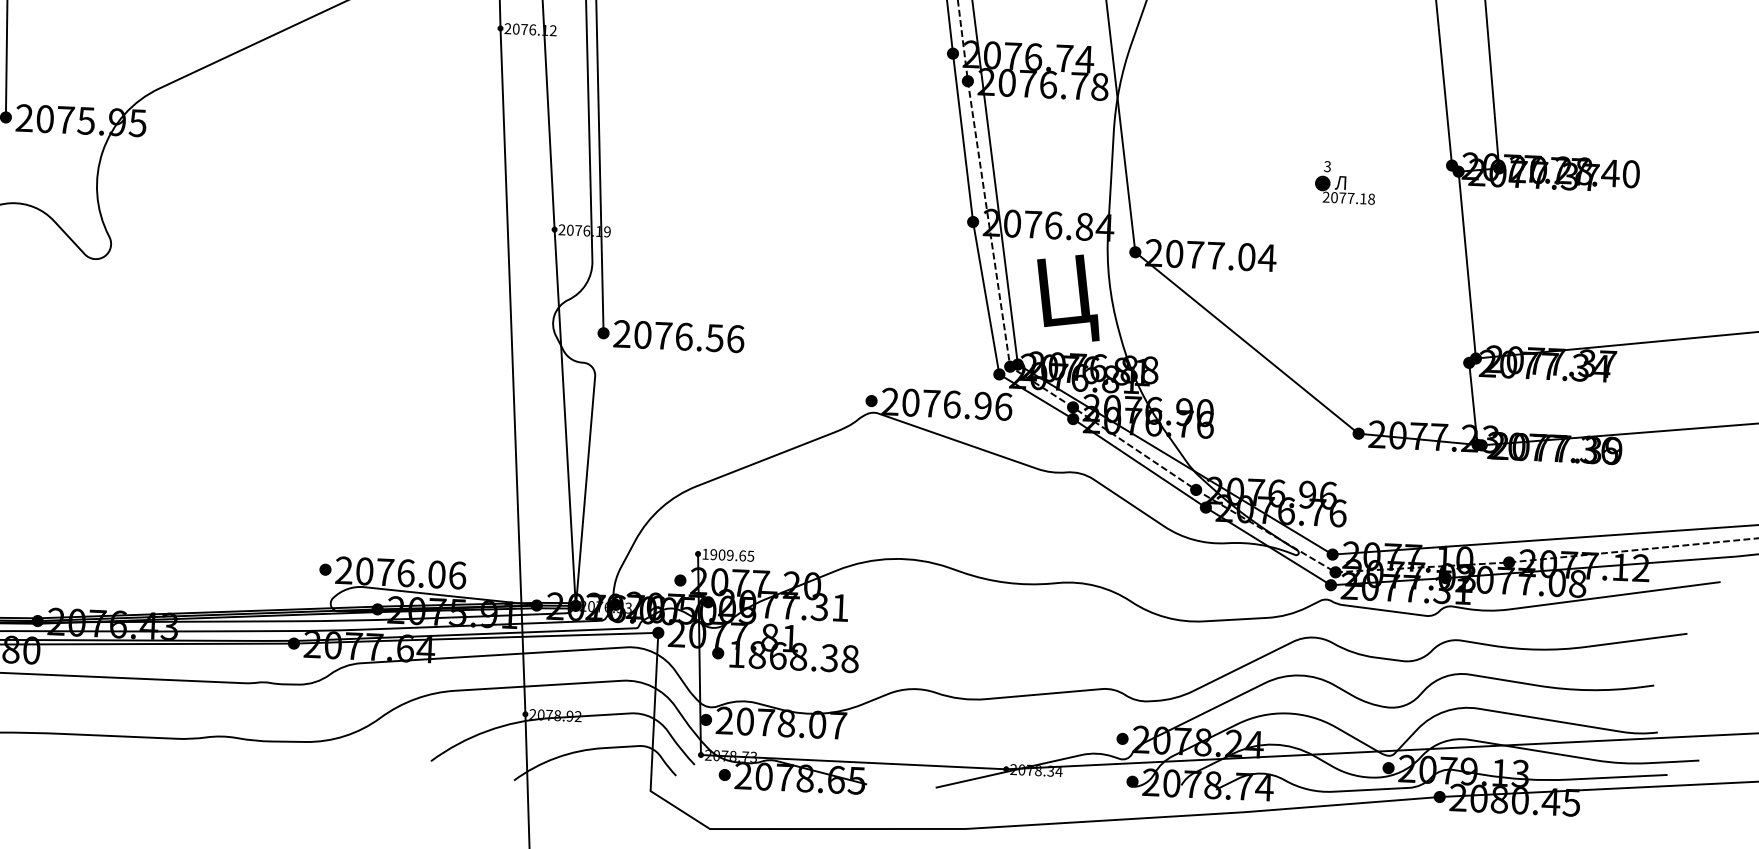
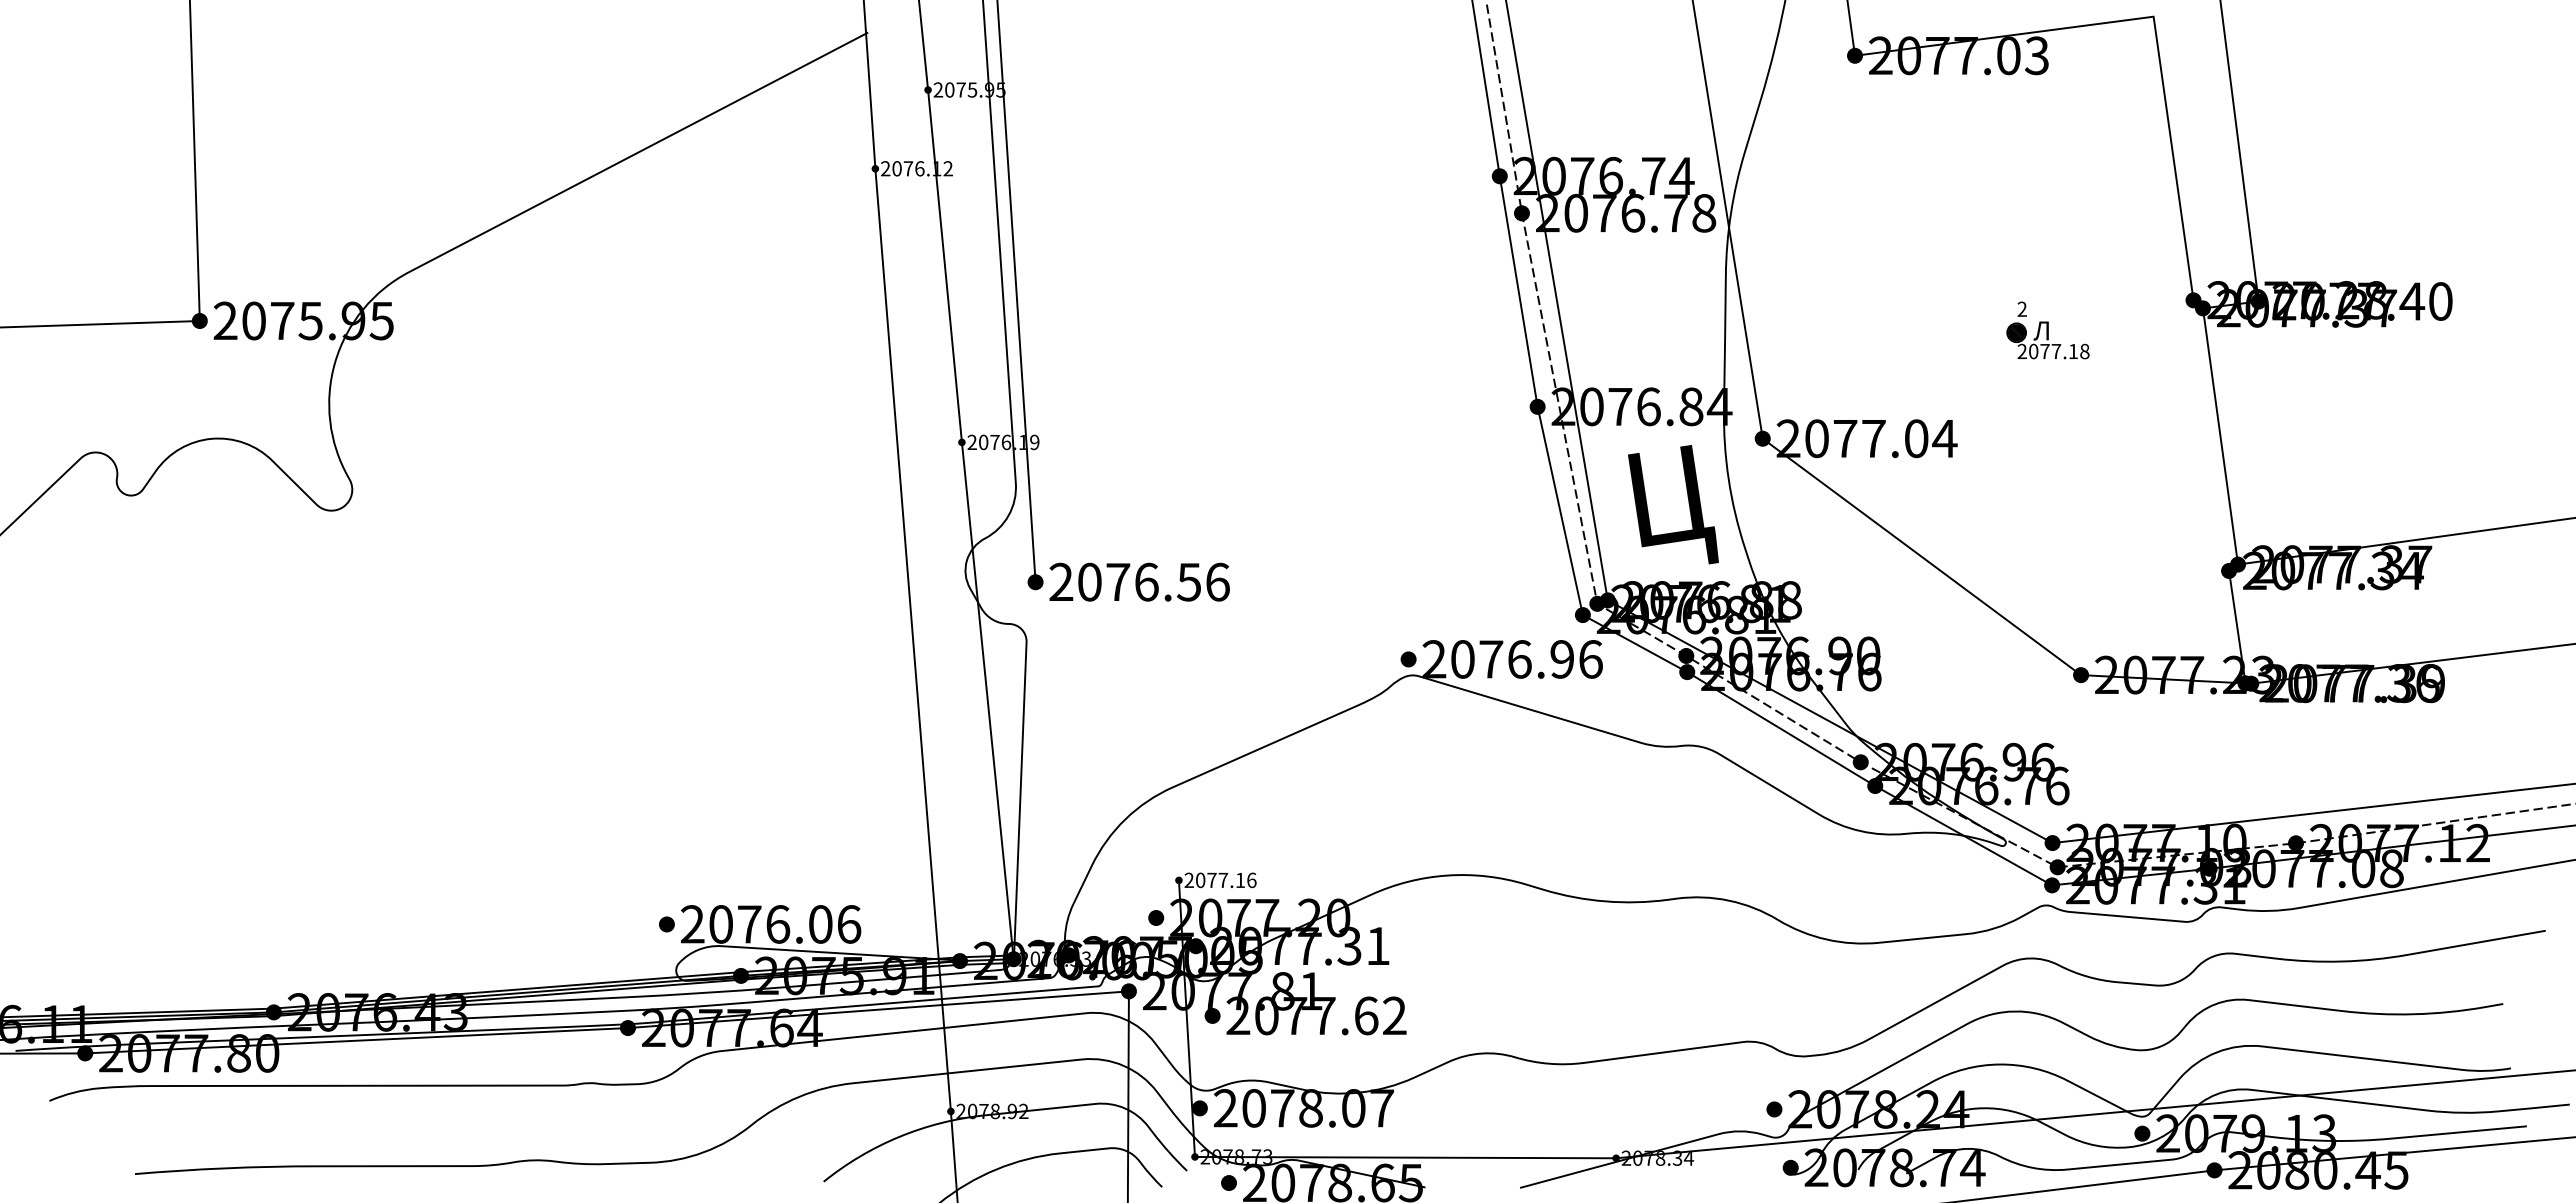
text: (1327, 166) -> (2021, 309), 3 -> 2
text: (728, 555) -> (1220, 880), 1909.65 -> 2077.16
text: (793, 656) -> (1316, 1015), 1868.38 -> 2077.62

